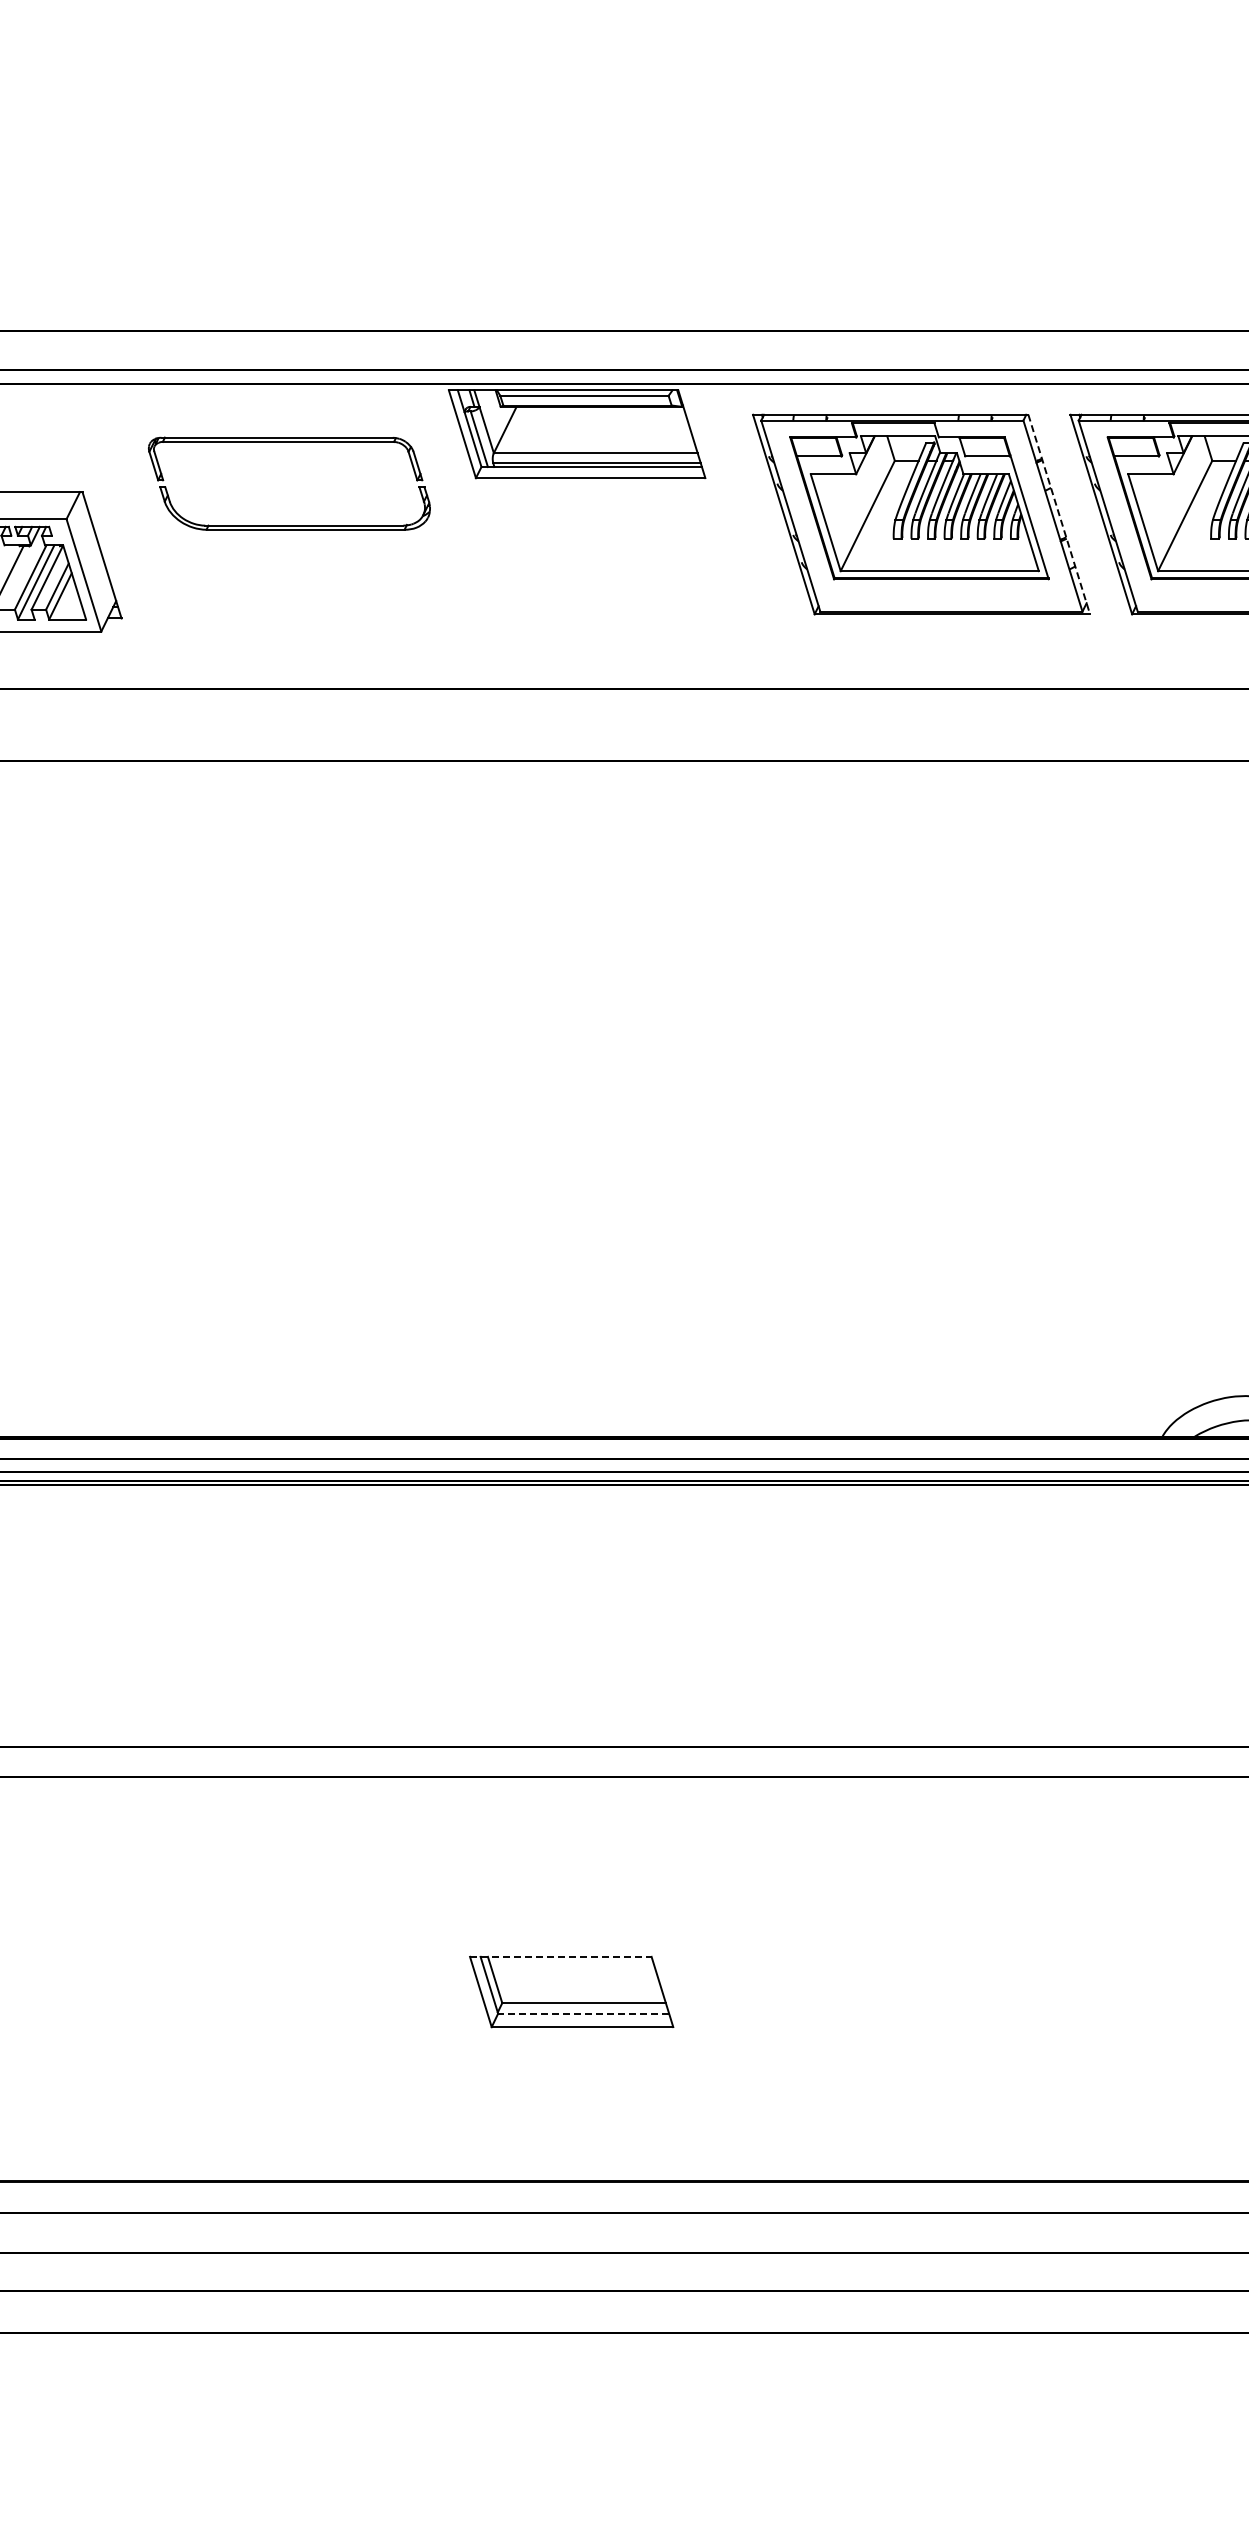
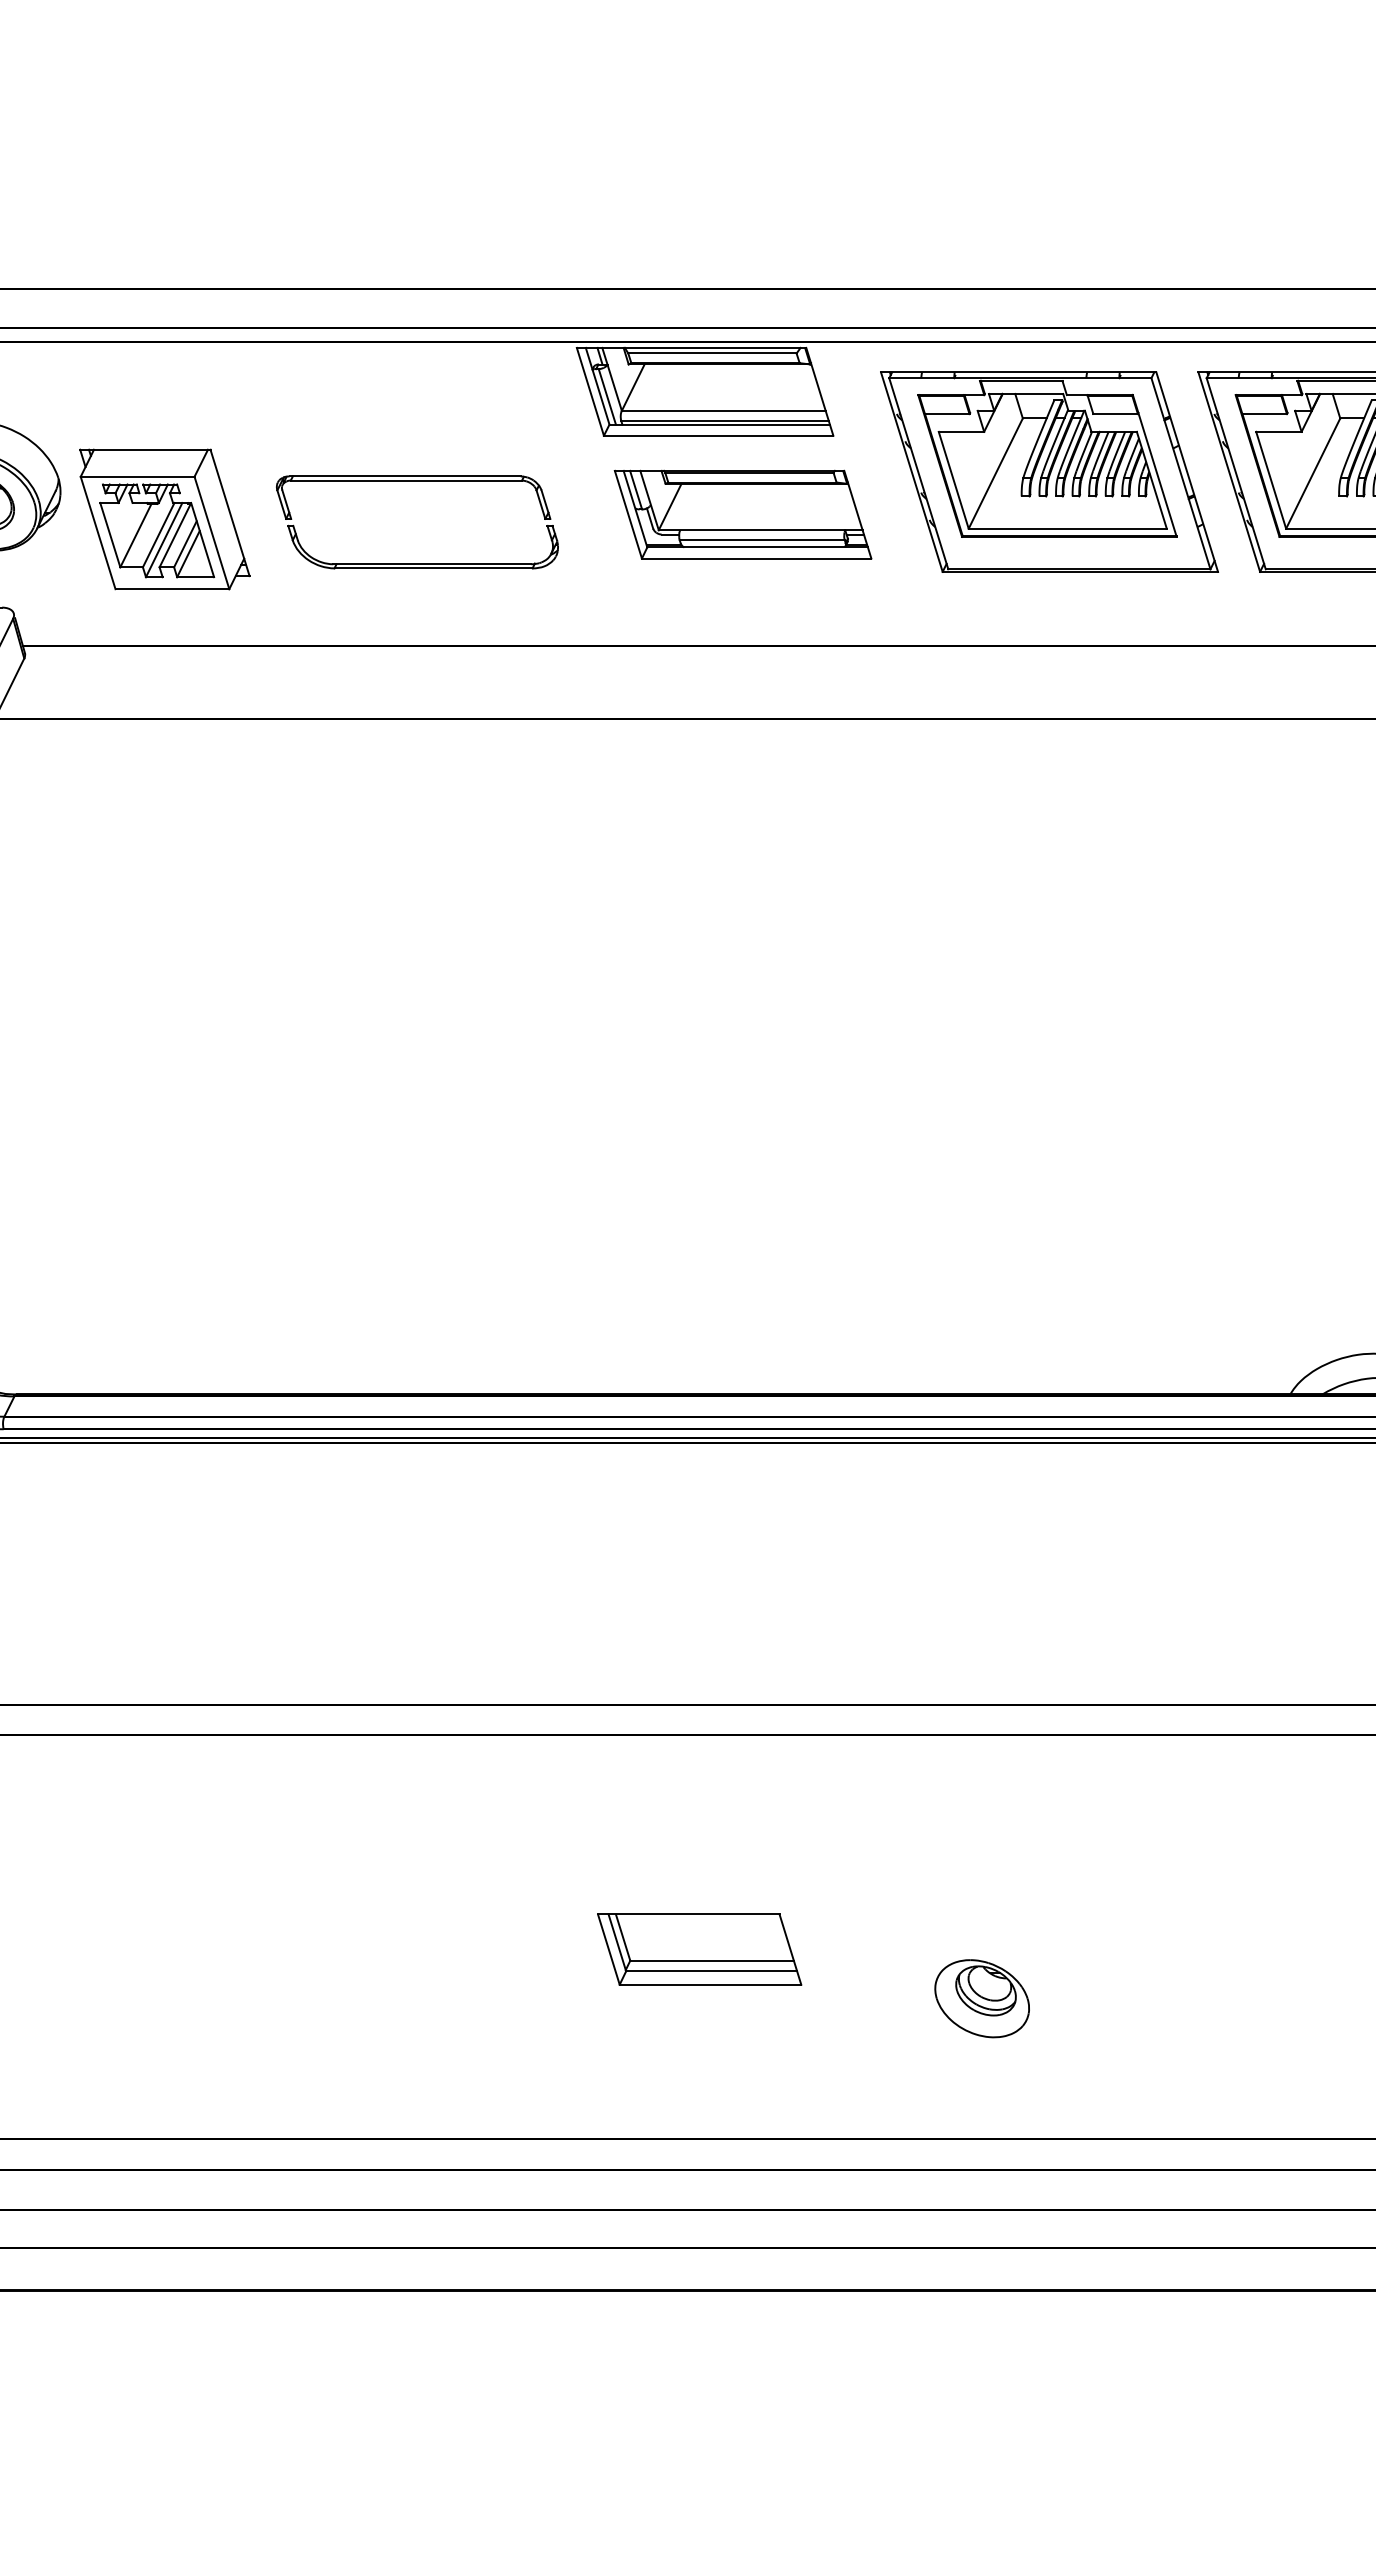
part: (289, 442) -> (417, 481), moved
line: (1059, 514) -> (1187, 472), dashed -> solid
part: (614, 556) -> (742, 514), added
line: (560, 1956) -> (688, 1914), dashed -> solid
line: (583, 2013) -> (711, 1971), dashed -> solid
part: (853, 2040) -> (981, 1998), added

